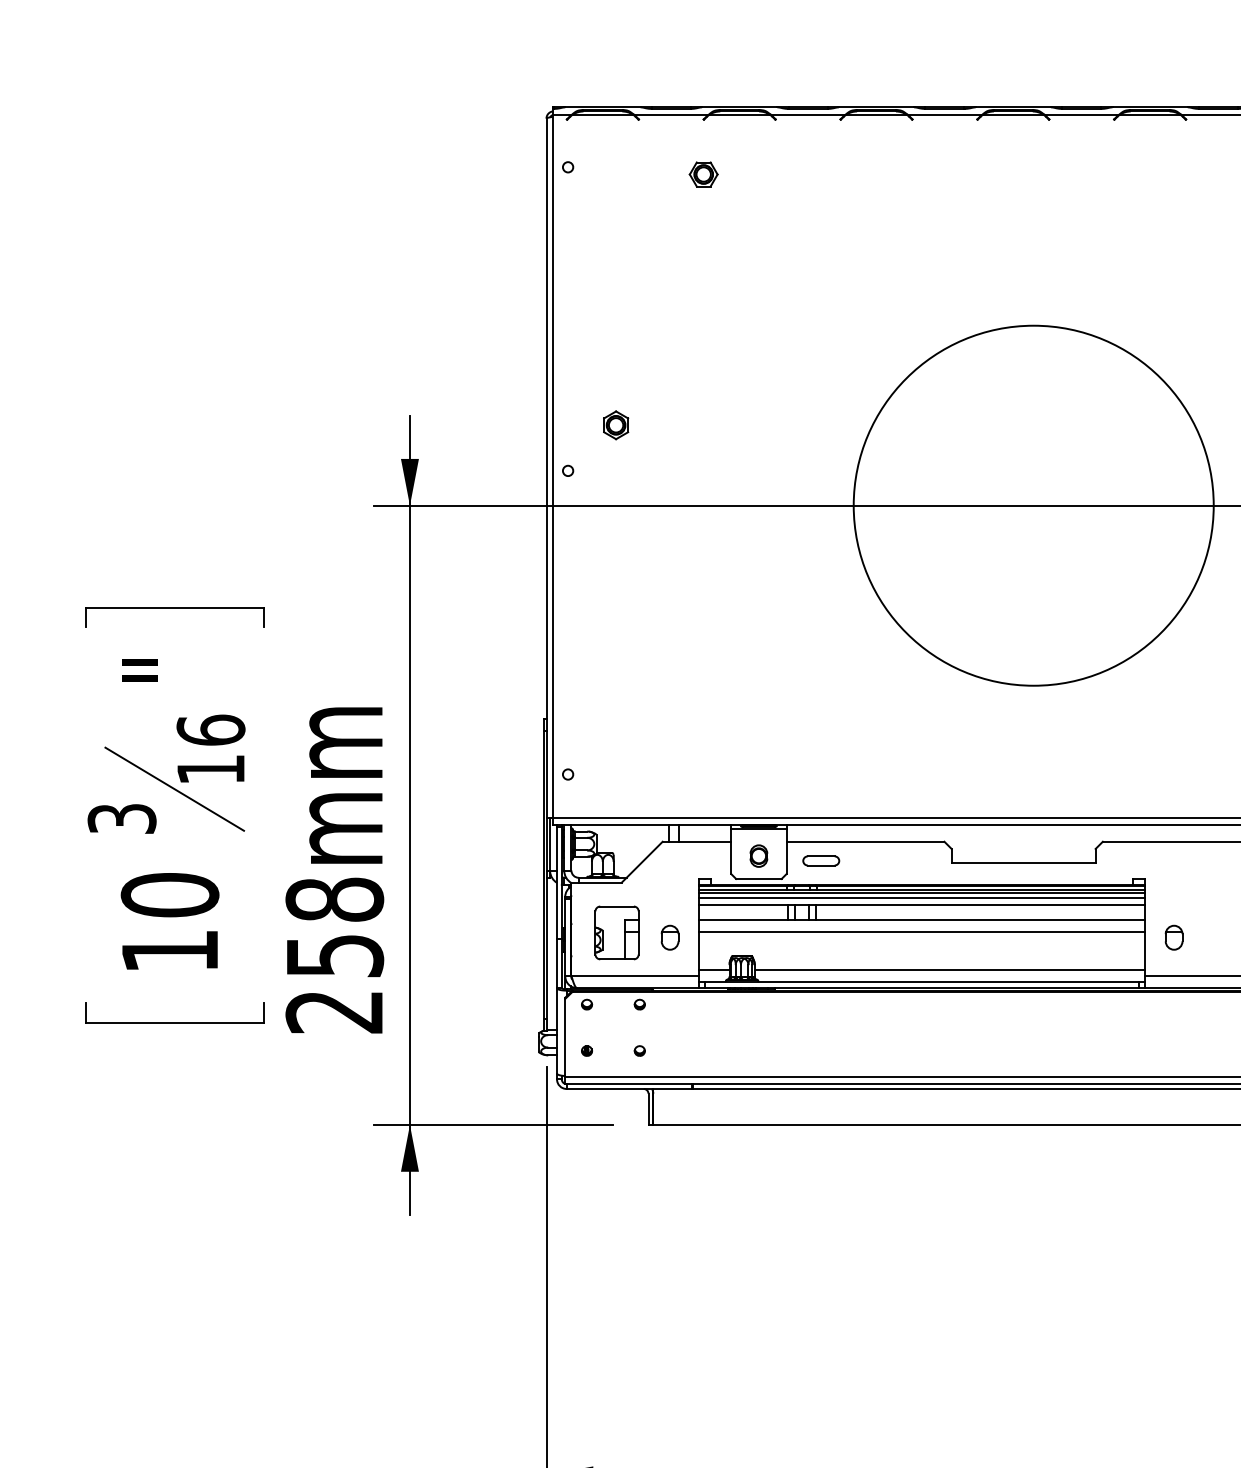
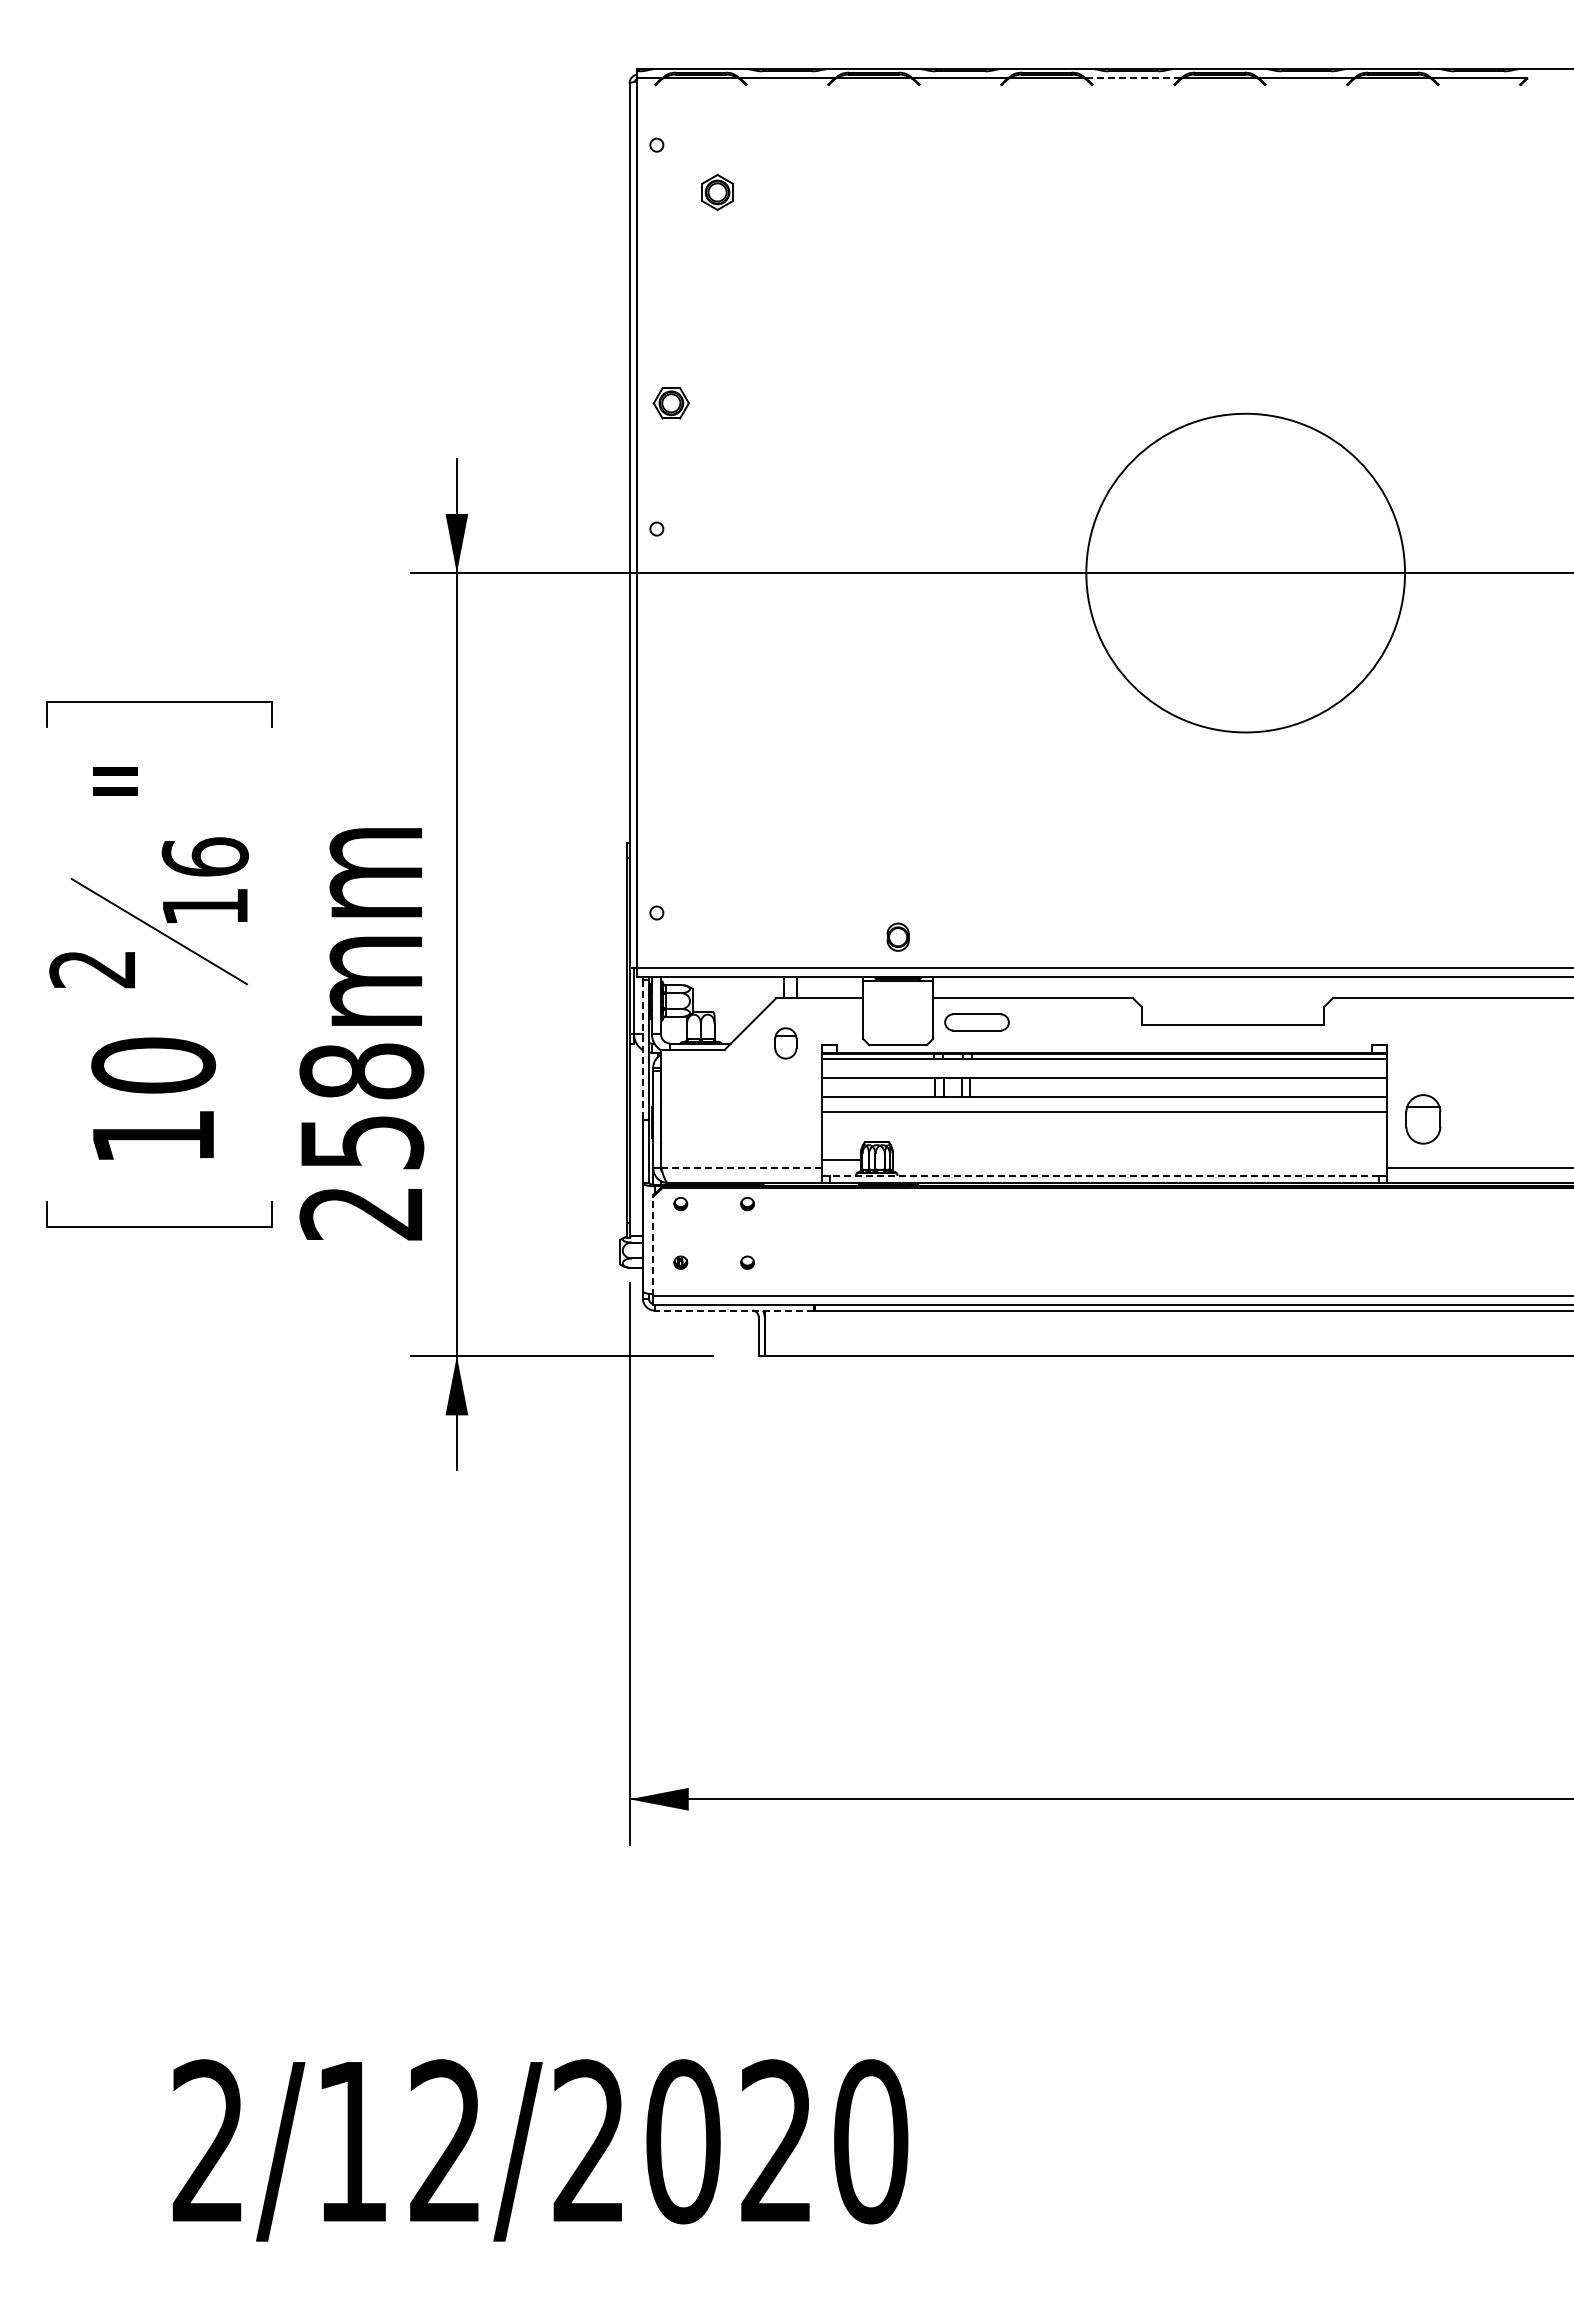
line: (945, 114) -> (1133, 78), solid -> dashed
part: (703, 174) -> (670, 403), moved
part: (616, 425) -> (717, 192), moved
circle: (1033, 505) -> (1245, 572), size x0.7
text: (121, 819) -> (92, 969), 3 -> 2
part: (758, 855) -> (897, 936), moved
part: (820, 860) -> (976, 1021), size x1.4
line: (556, 883) -> (642, 1050), solid -> dashed
line: (922, 893) -> (1104, 1063), removed
line: (922, 898) -> (1104, 1069), removed
part: (616, 933) -> (718, 1113), removed
part: (669, 937) -> (785, 1043), moved
part: (1173, 937) -> (1422, 1119), size x1.6
line: (949, 970) -> (1139, 1160), removed
line: (635, 976) -> (741, 1168), solid -> dashed
line: (922, 982) -> (1104, 1175), solid -> dashed
line: (565, 1038) -> (653, 1246), solid -> dashed
line: (628, 1088) -> (733, 1310), solid -> dashed

